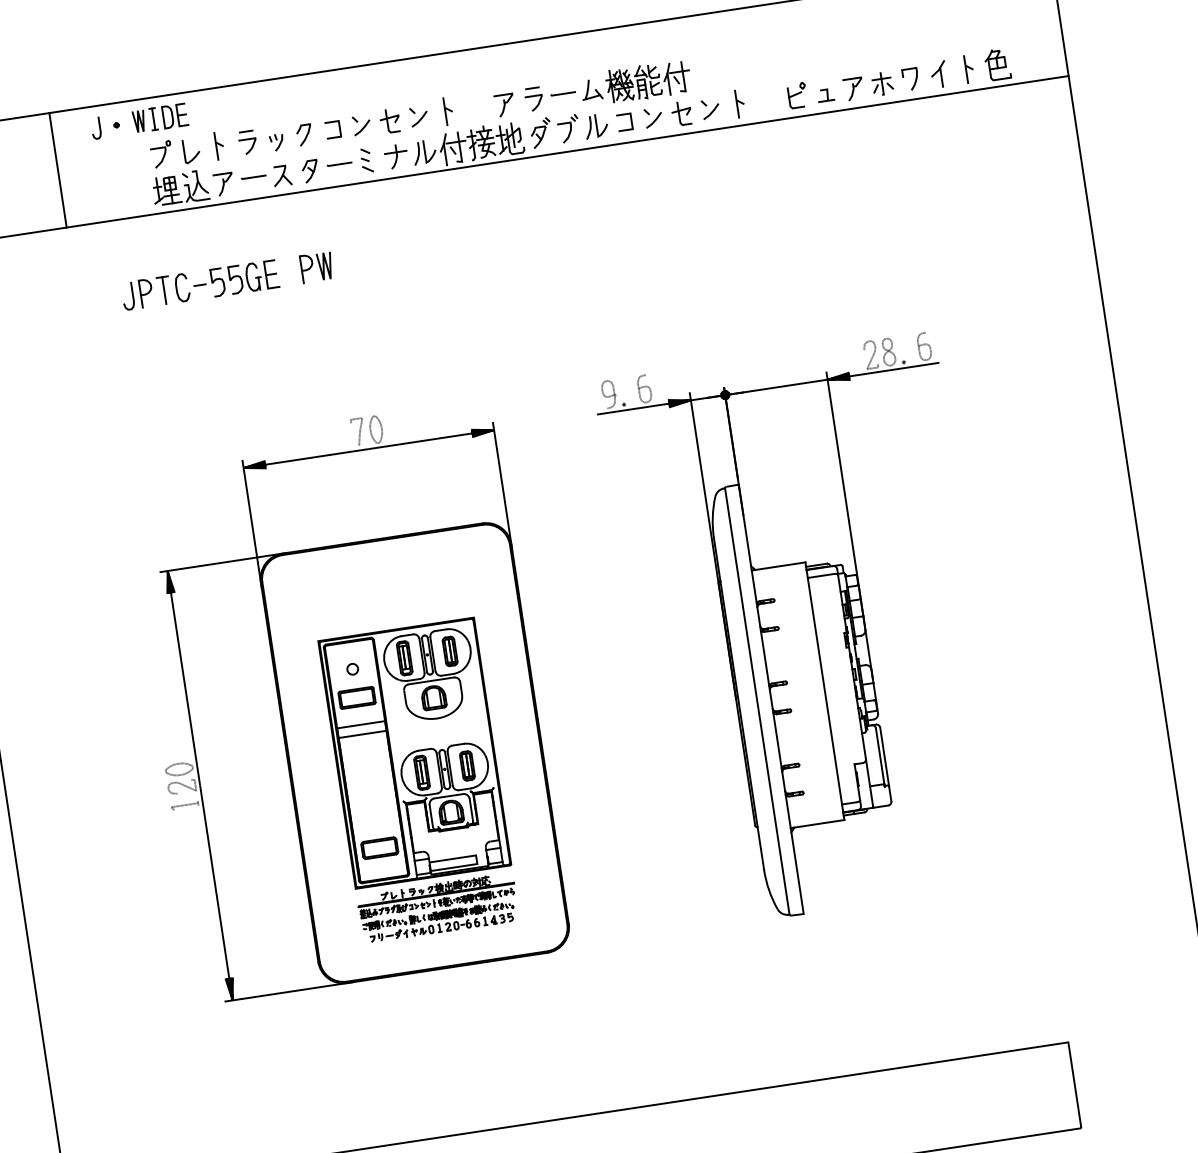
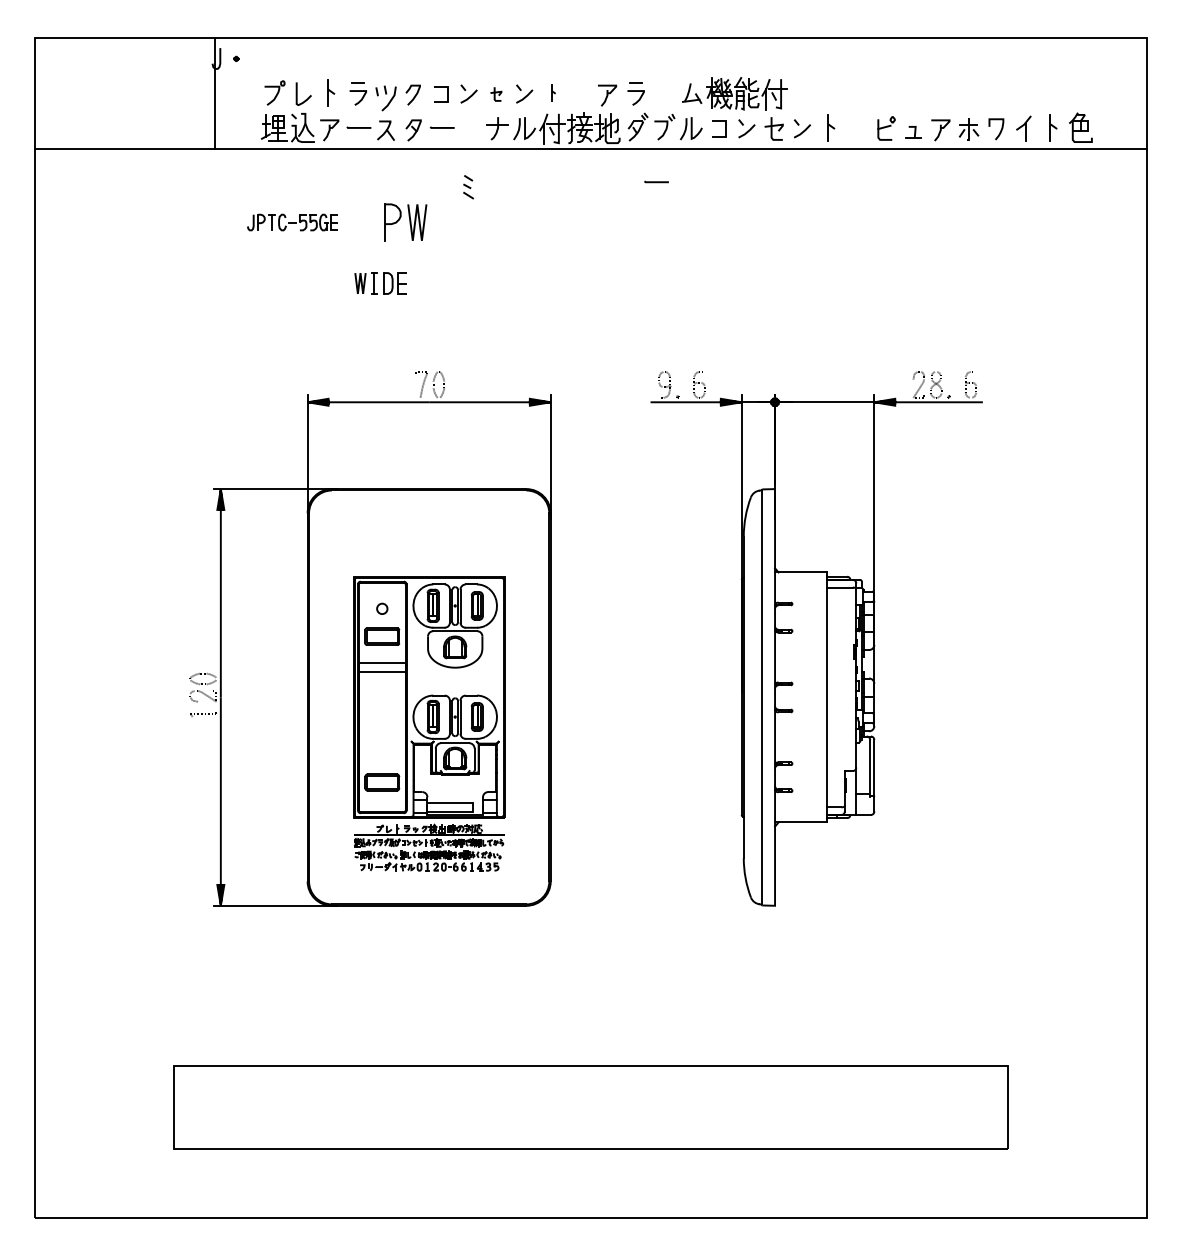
line: (563, 93) -> (656, 181), moved
part: (448, 110) -> (553, 92), size x0.6
part: (160, 118) -> (380, 283), moved
part: (389, 121) -> (495, 94), size x0.6
part: (276, 142) -> (385, 98), size x1.6
part: (366, 160) -> (468, 187), moved
line: (58, 169) -> (215, 92), moved
part: (316, 267) -> (405, 222), size x1.4
part: (199, 285) -> (292, 222), size x0.6

